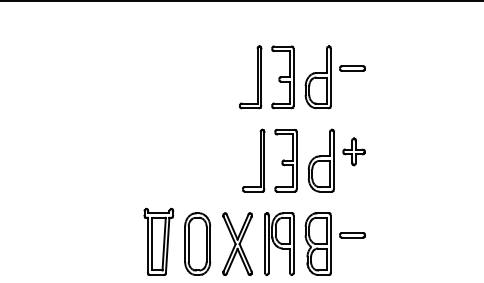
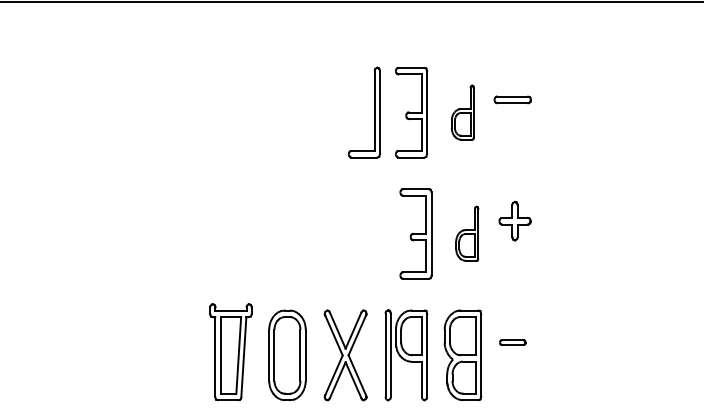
part: (317, 77) -> (461, 112), size x0.6
part: (260, 160) -> (378, 233), removed
part: (320, 160) -> (466, 233), size x0.6
part: (352, 235) -> (512, 342), size x0.7

